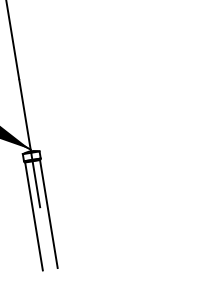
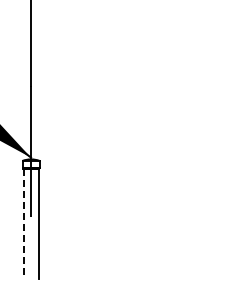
line: (34, 216) -> (23, 224), solid -> dashed

